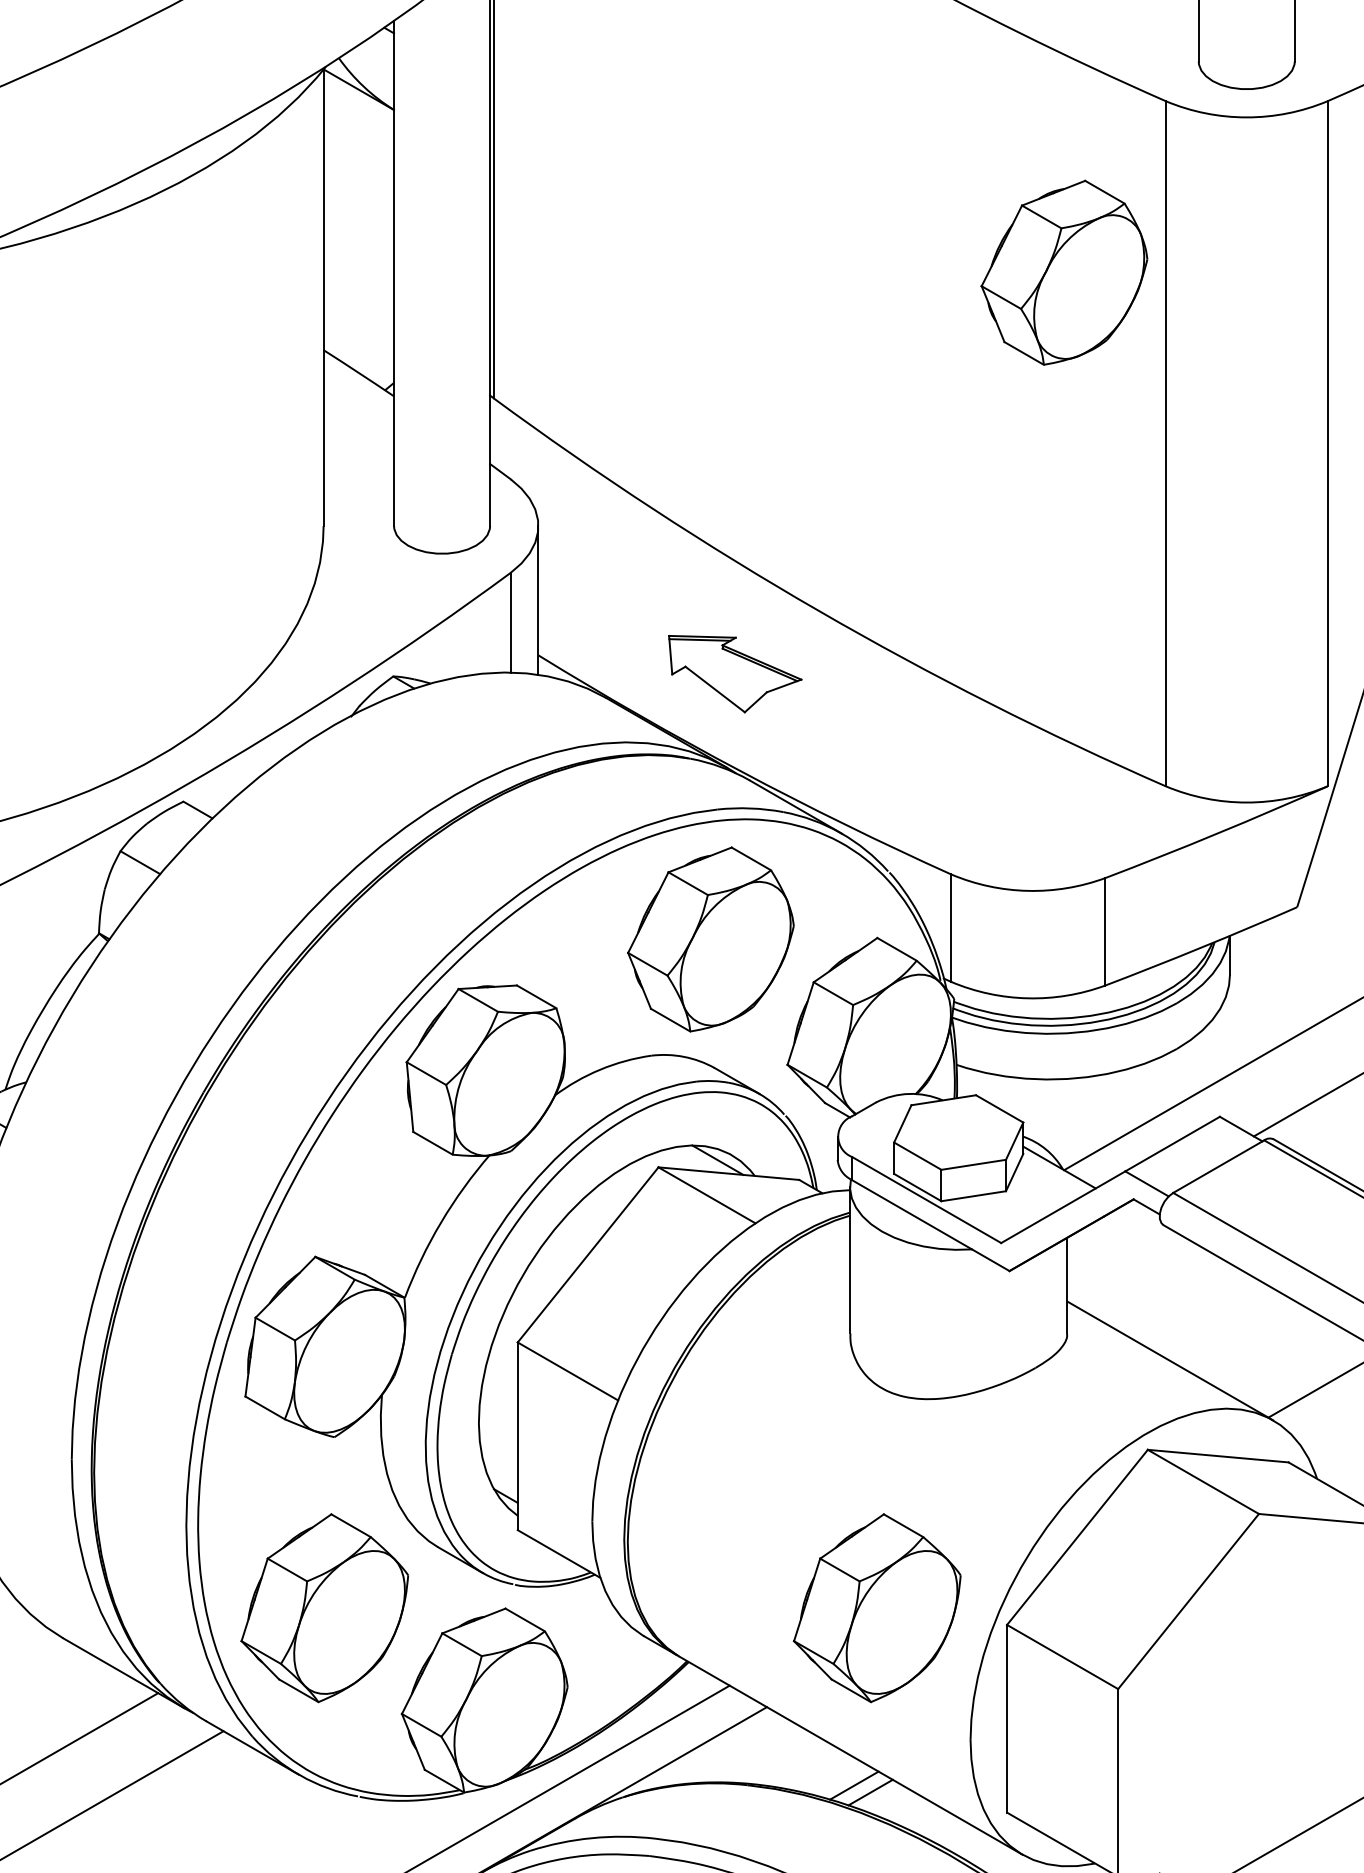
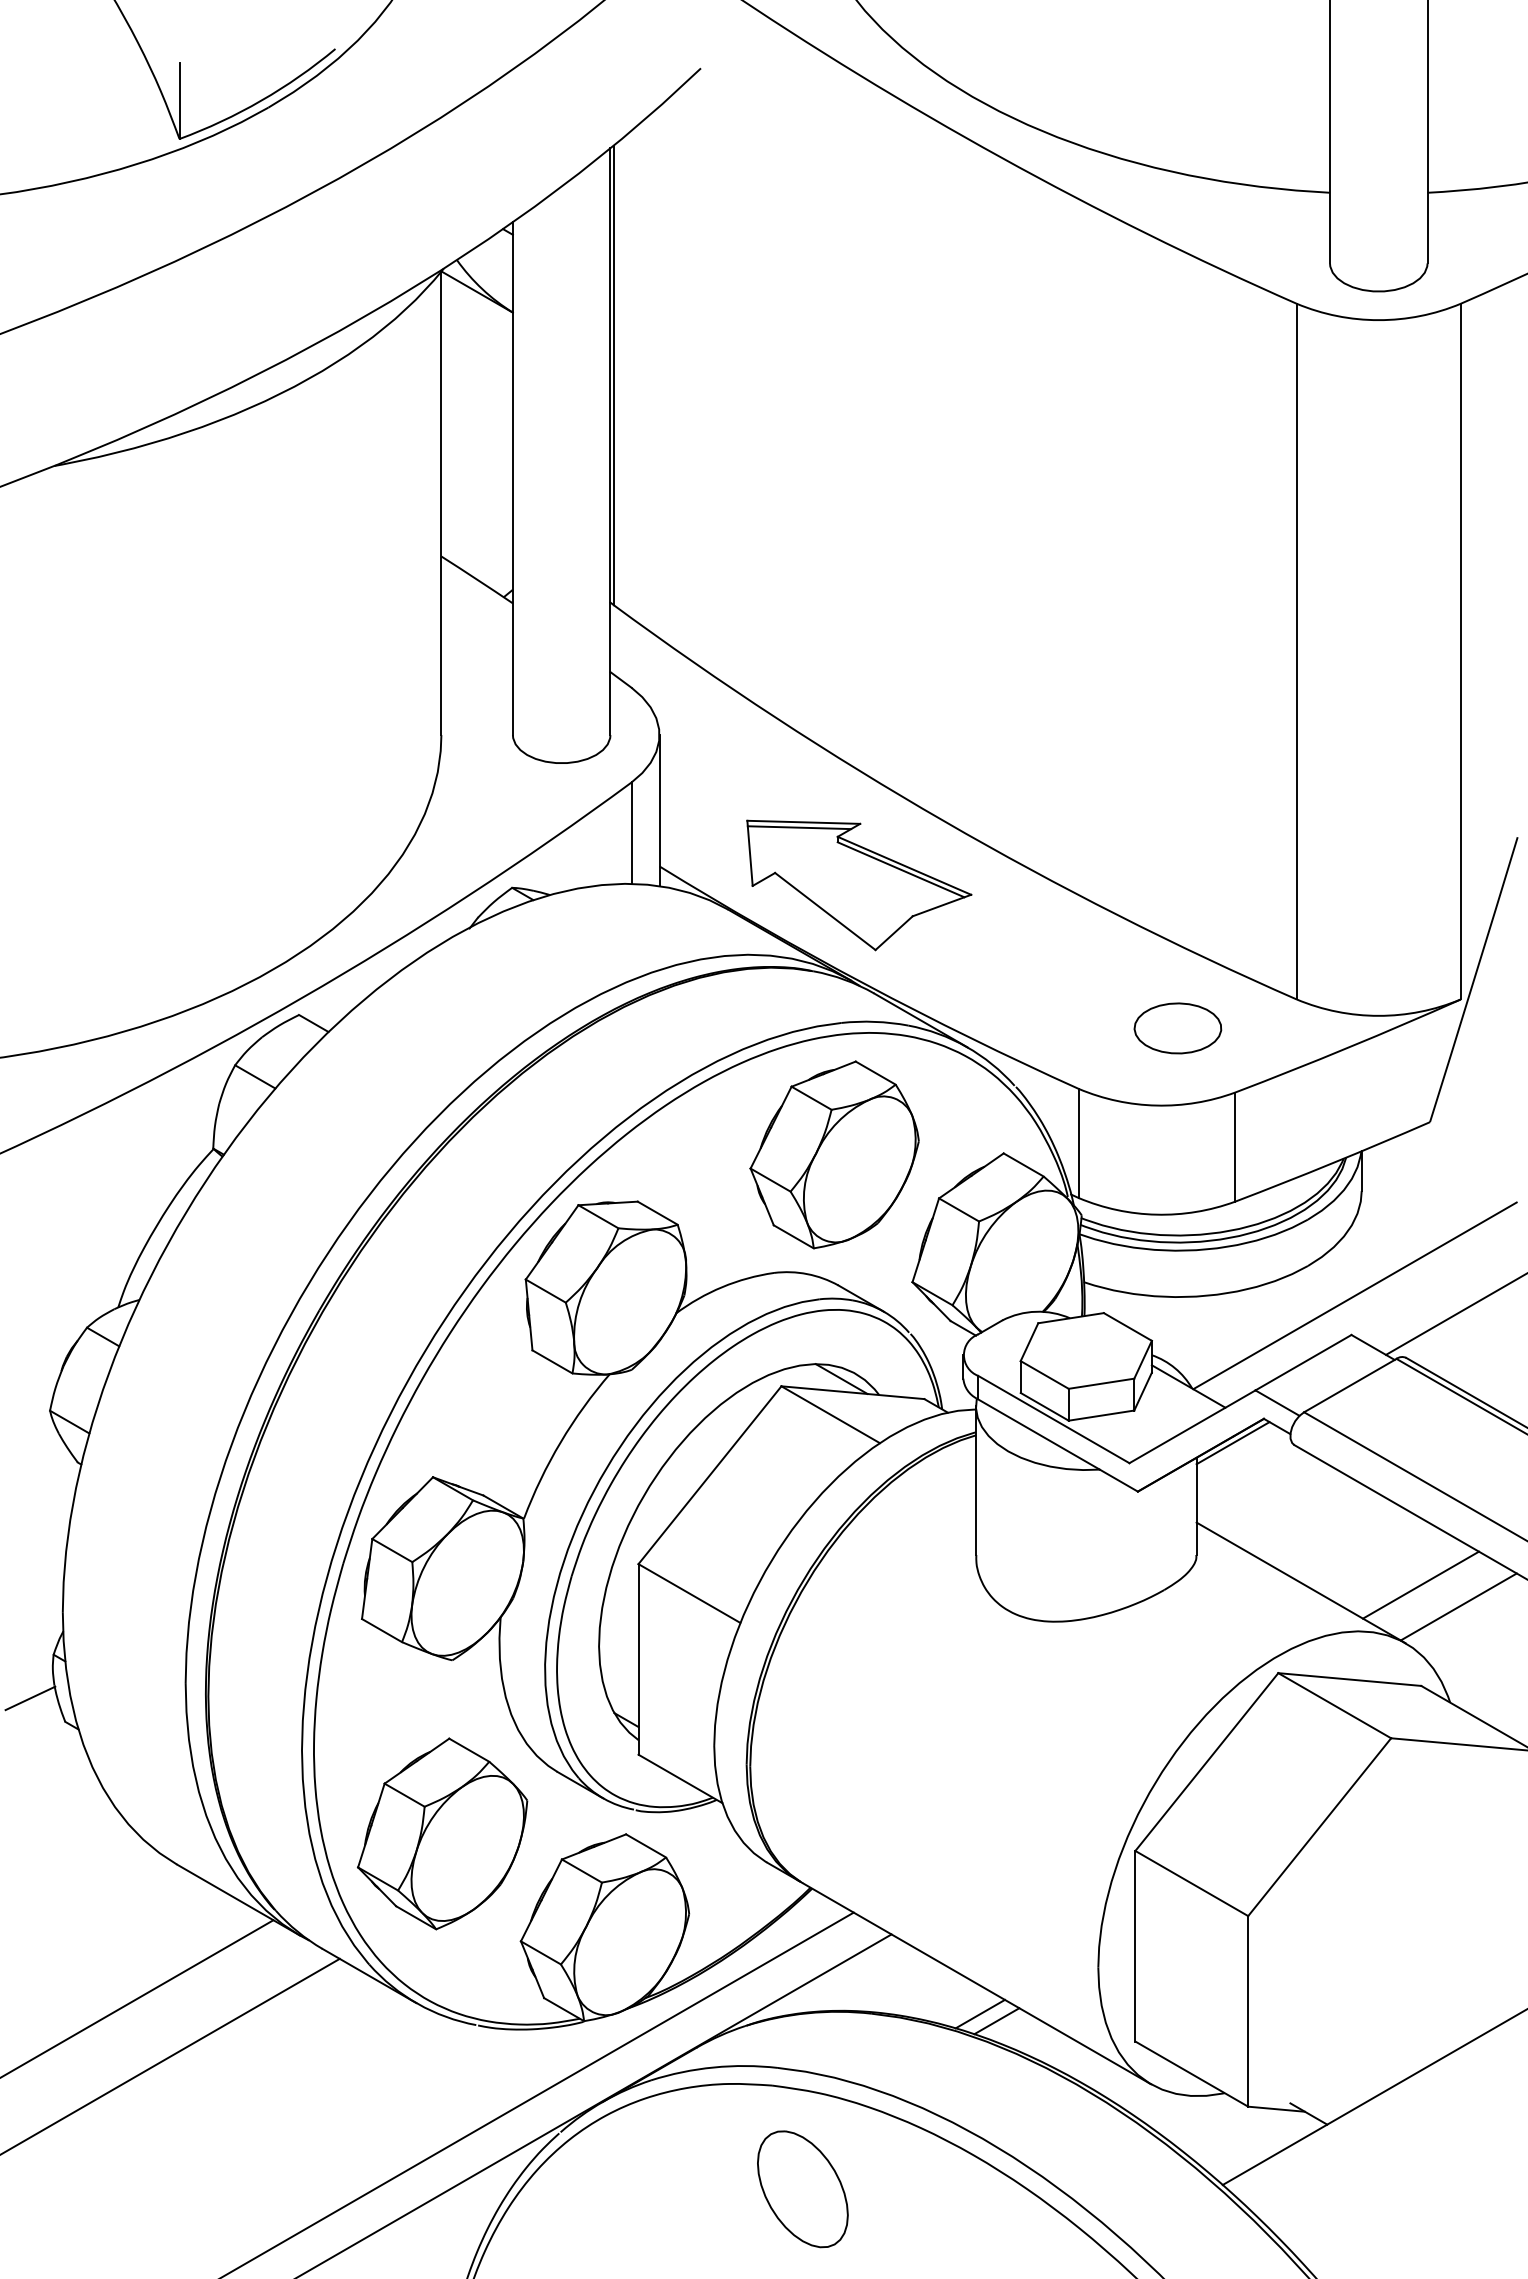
part: (1064, 272) -> (1193, 477), removed
part: (735, 674) -> (859, 885), size x1.67
part: (1048, 814) -> (1177, 1028), added
line: (1102, 1223) -> (1232, 1443), added
line: (1287, 1362) -> (1420, 1584), added
part: (877, 1607) -> (1003, 1833), removed

